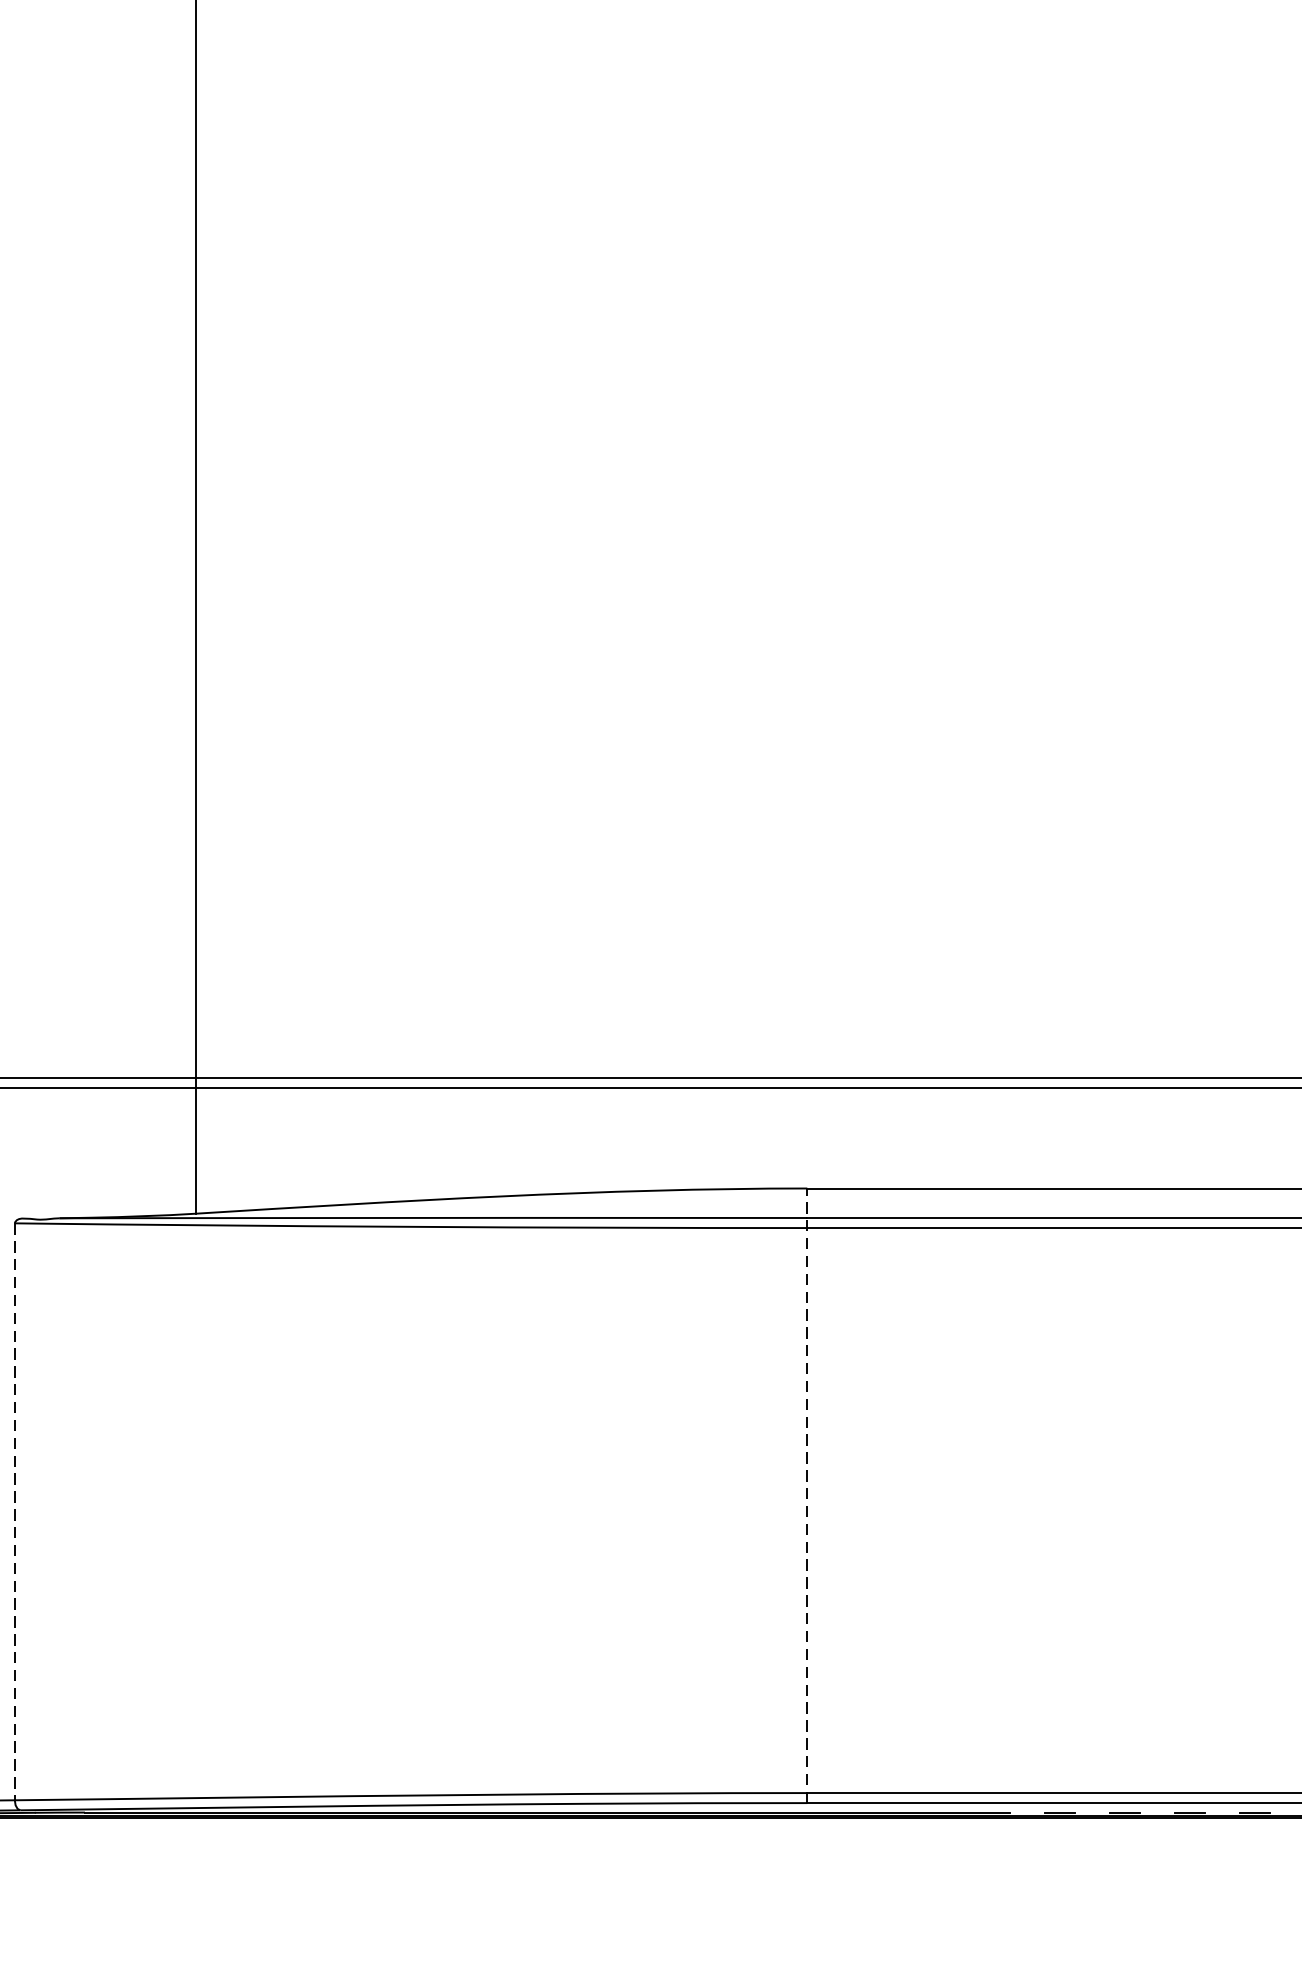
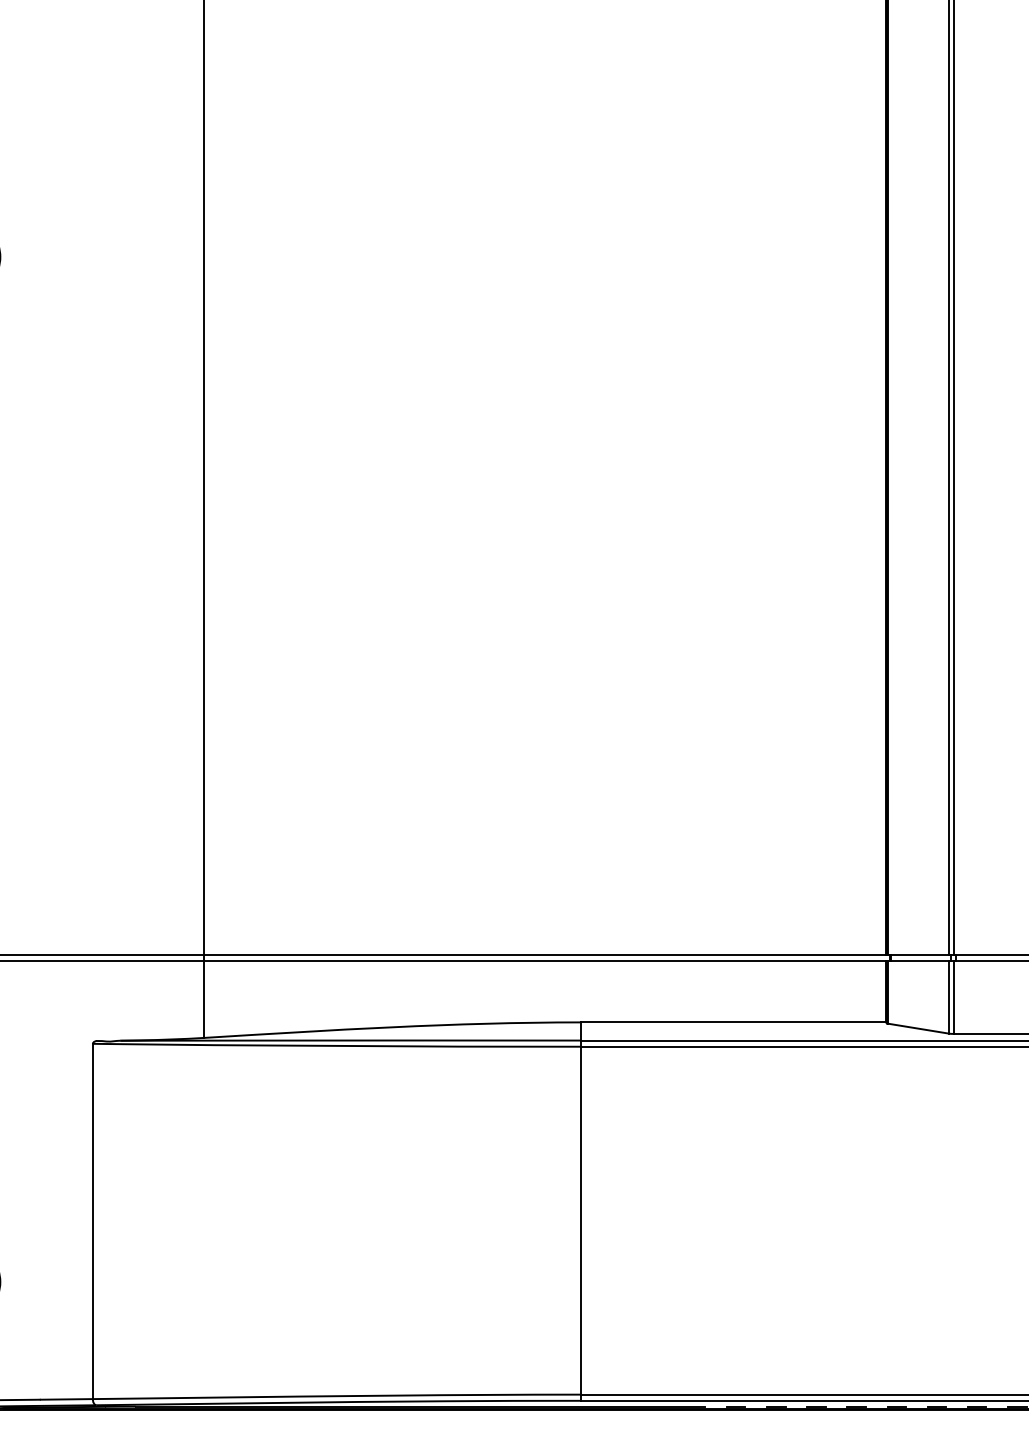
line: (806, 1495) -> (580, 1211), dashed -> solid
line: (14, 1511) -> (92, 1221), dashed -> solid

